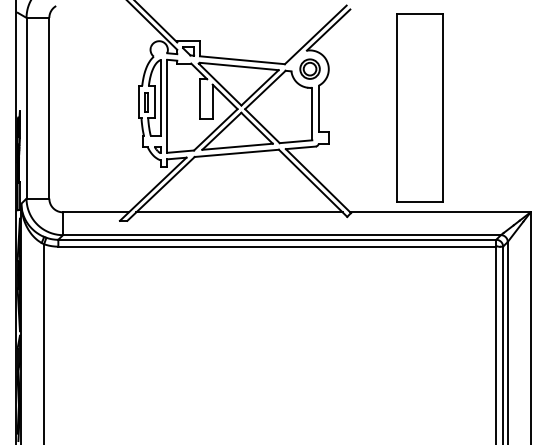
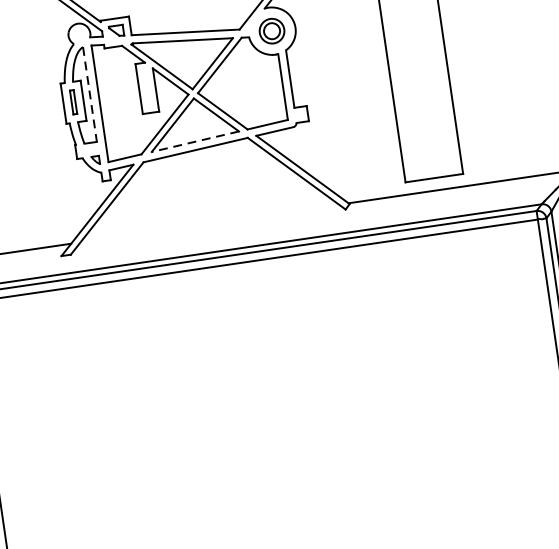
line: (160, 97) -> (89, 94), solid -> dashed
line: (237, 146) -> (195, 141), solid -> dashed
line: (239, 212) -> (209, 223), removed

